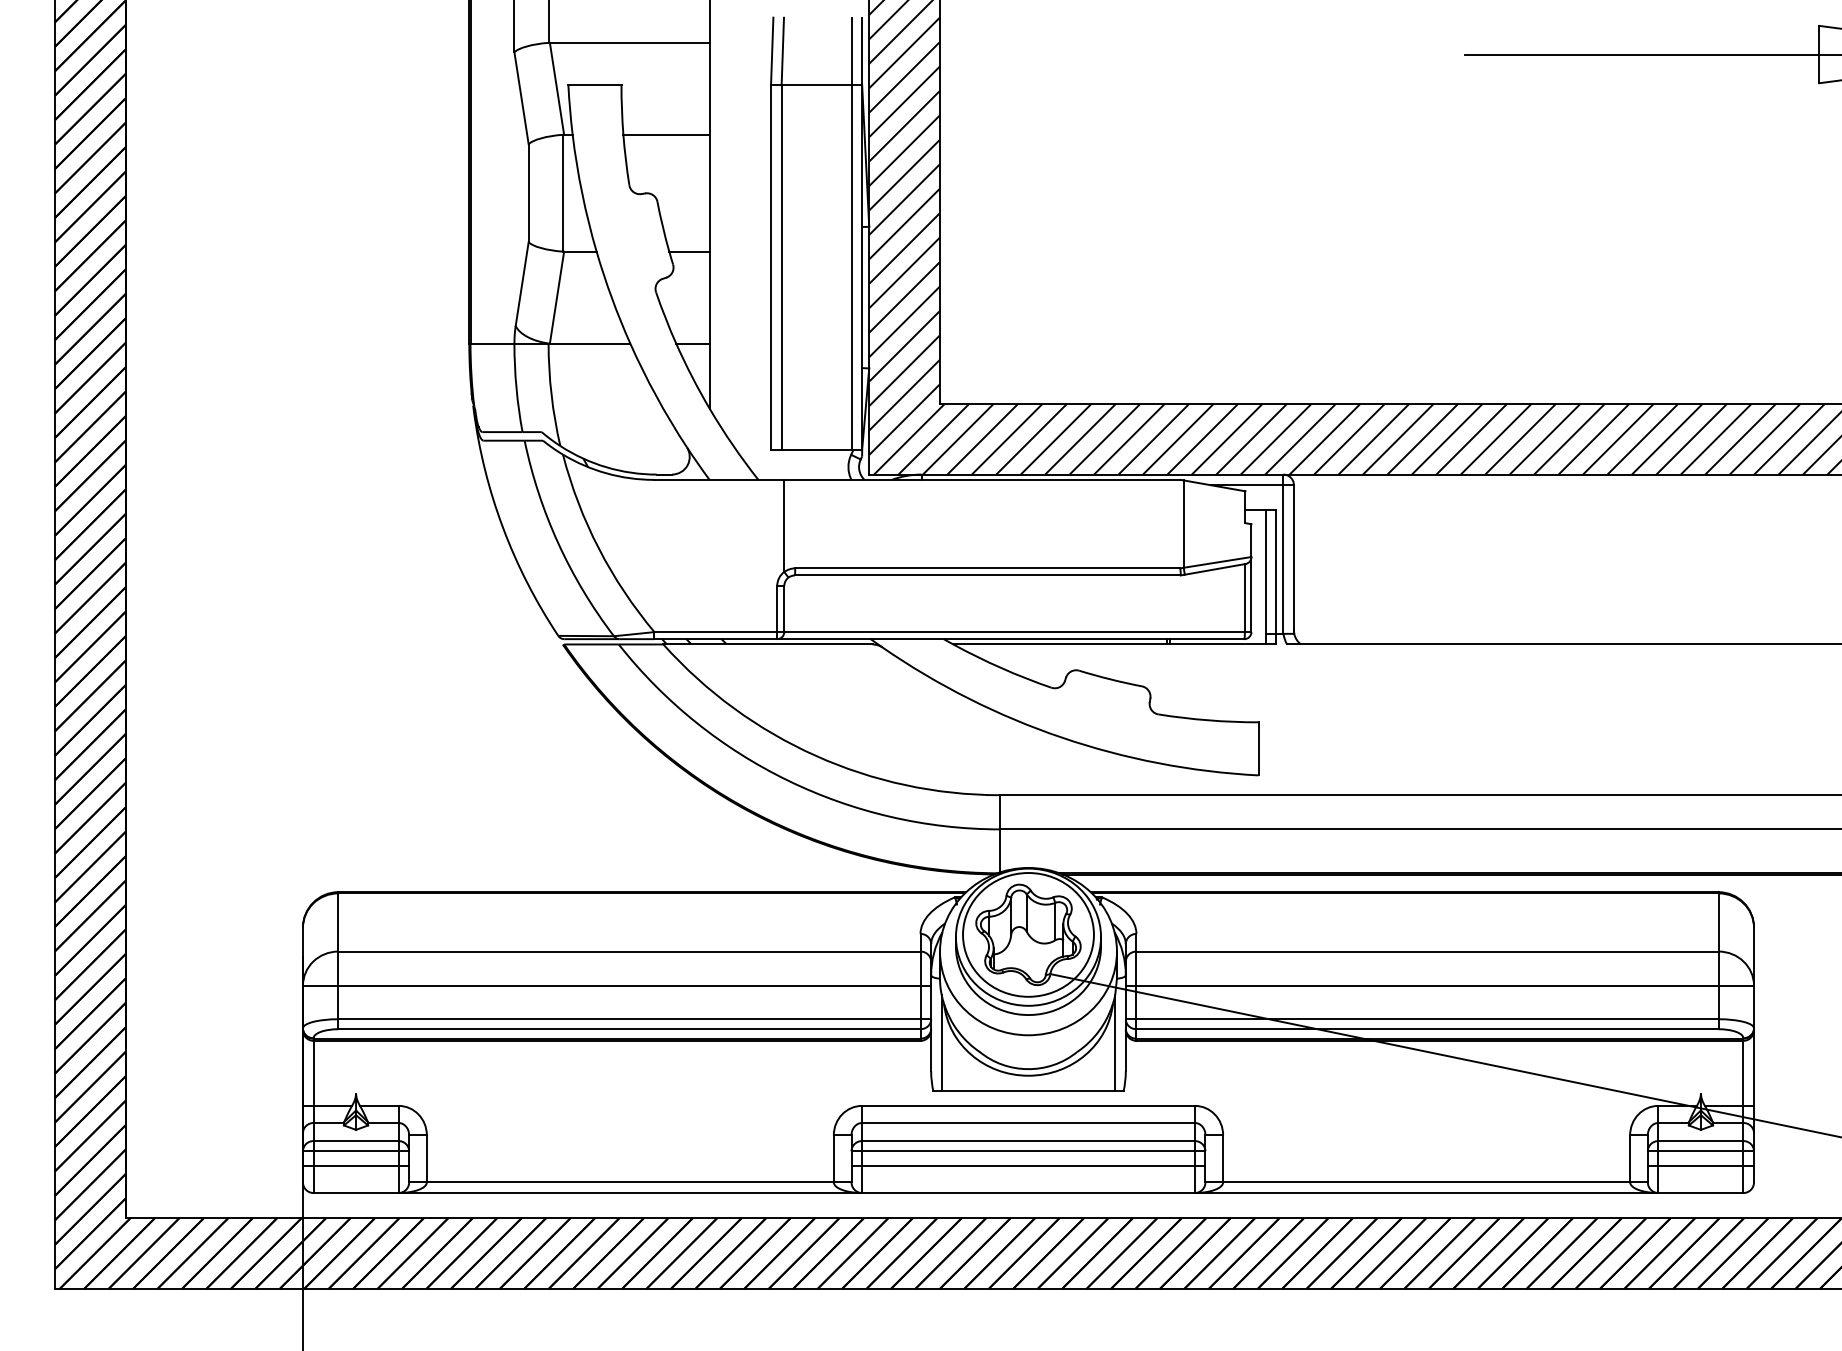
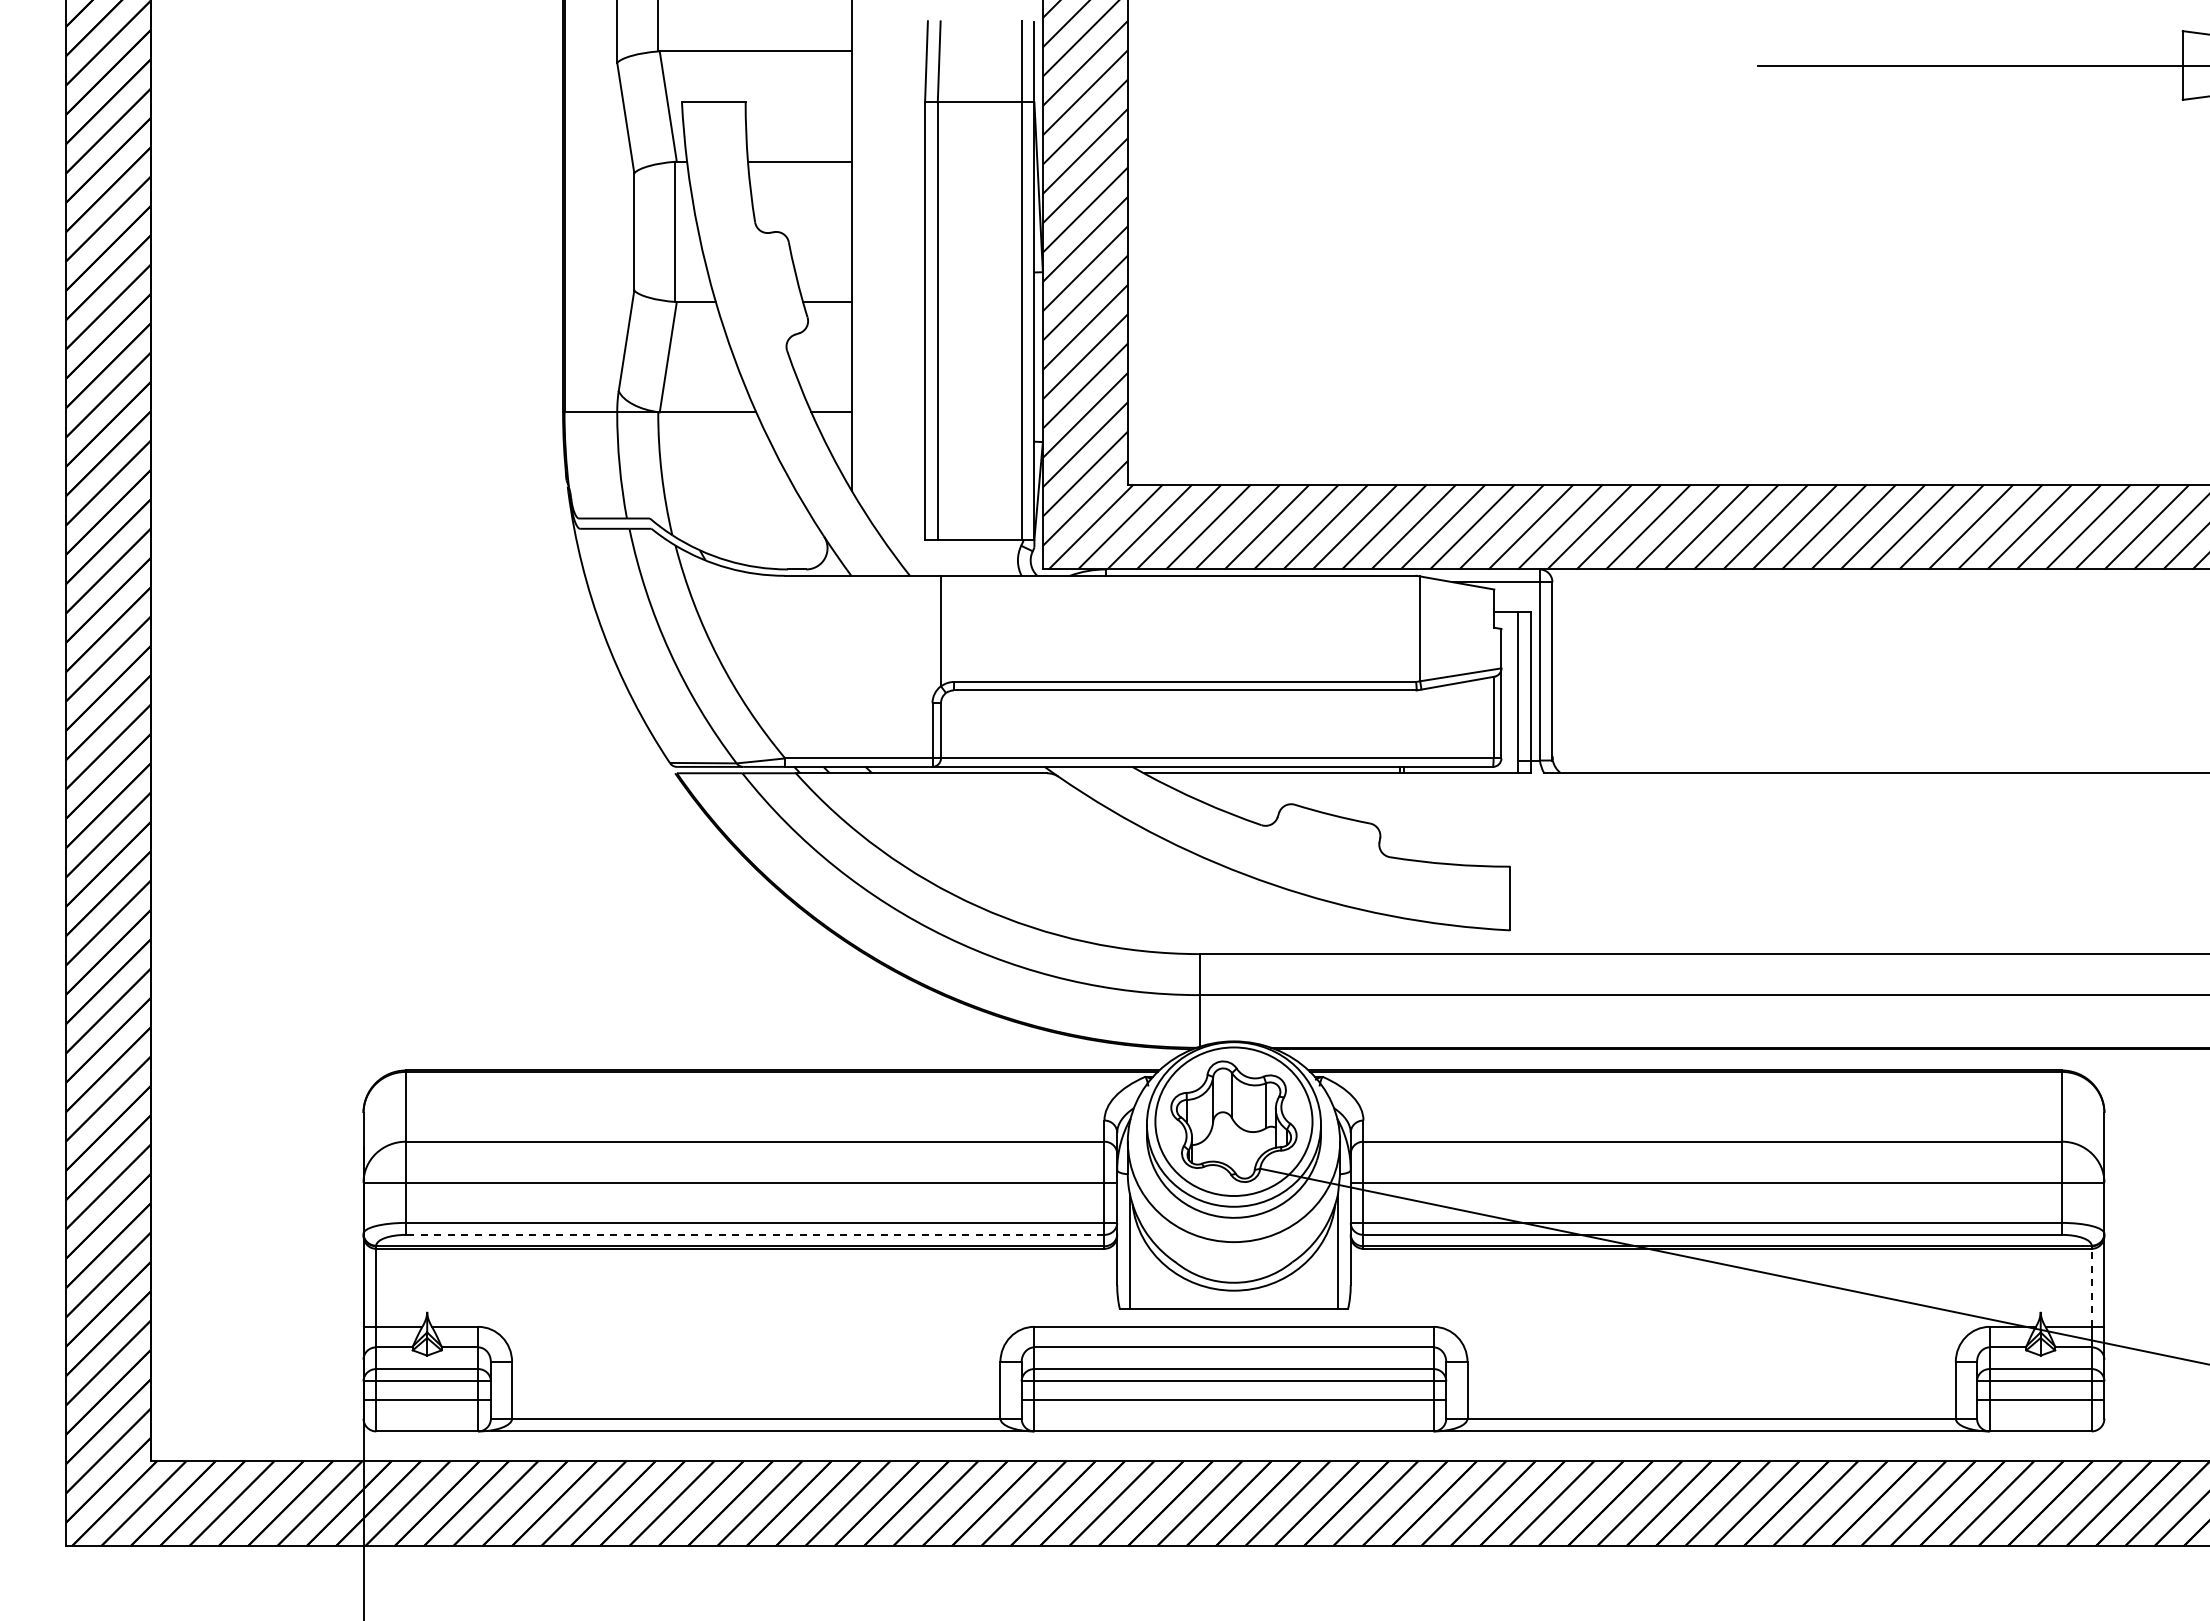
line: (628, 1028) -> (754, 1234), solid -> dashed
line: (1743, 1073) -> (2091, 1287), solid -> dashed

